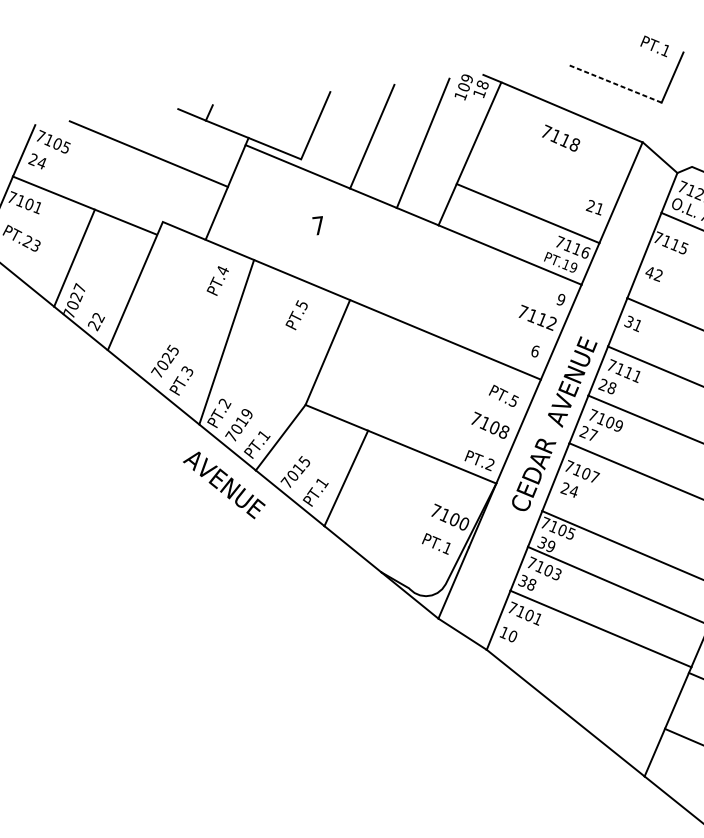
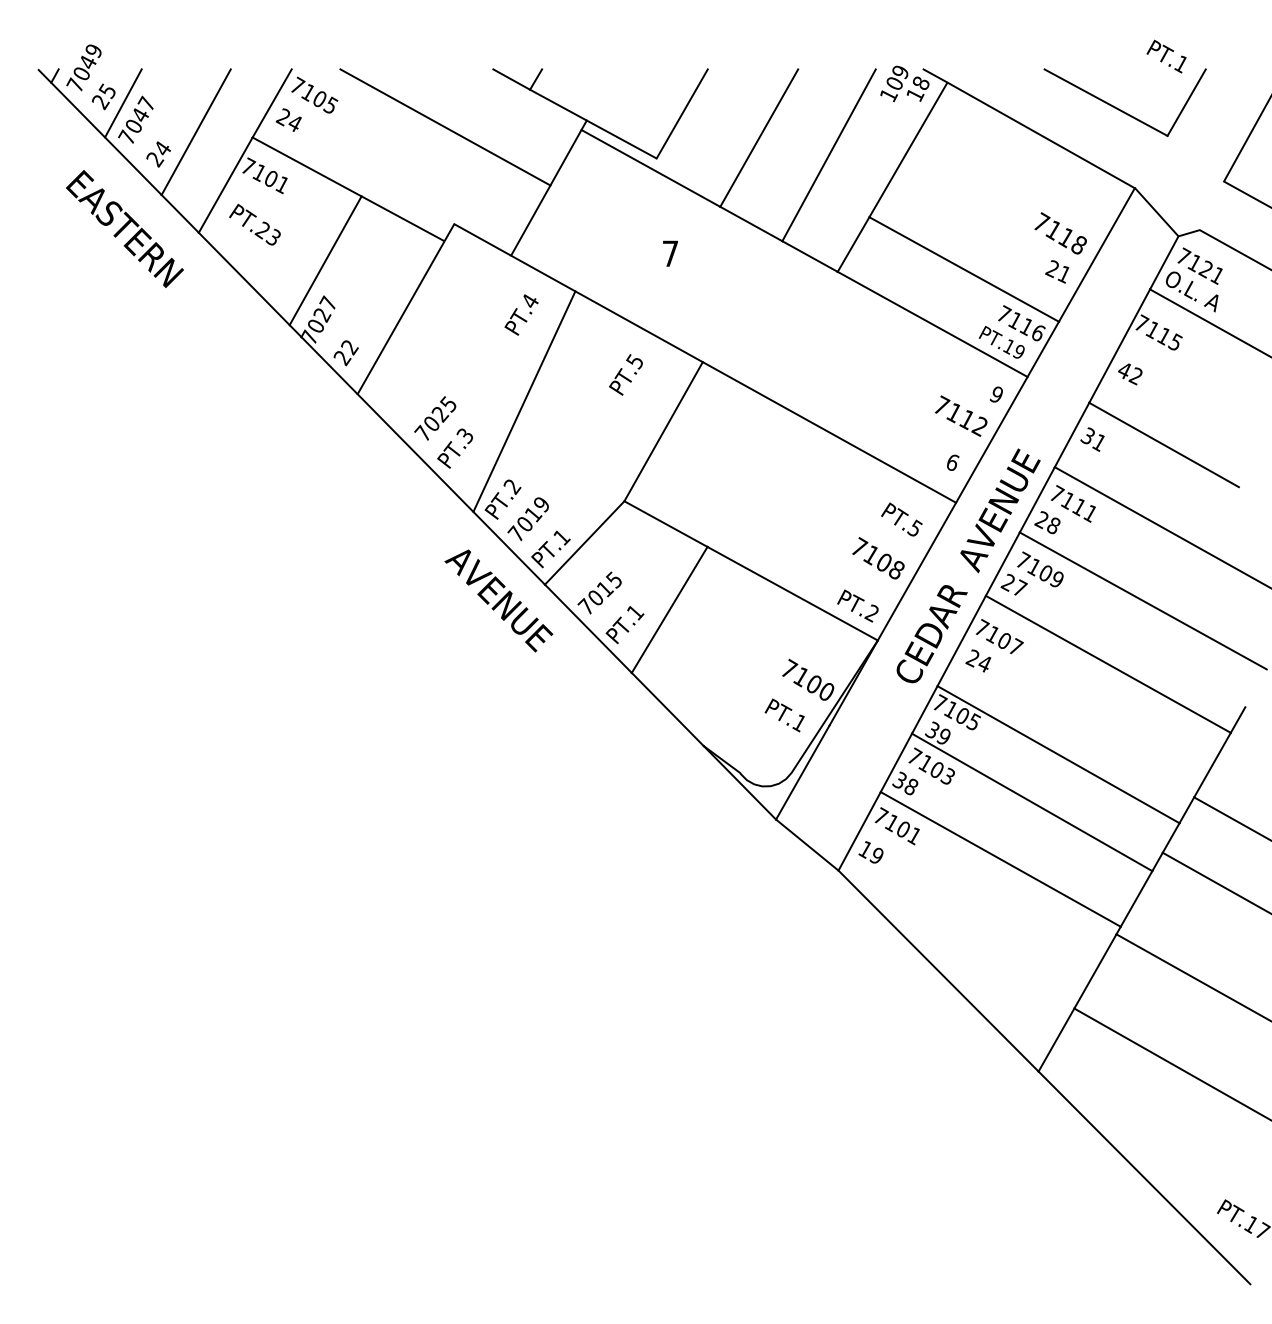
line: (615, 83) -> (1106, 102), dashed -> solid
text: (560, 138) -> (1060, 233), moved
text: (512, 636) -> (876, 855), 10 -> 19

